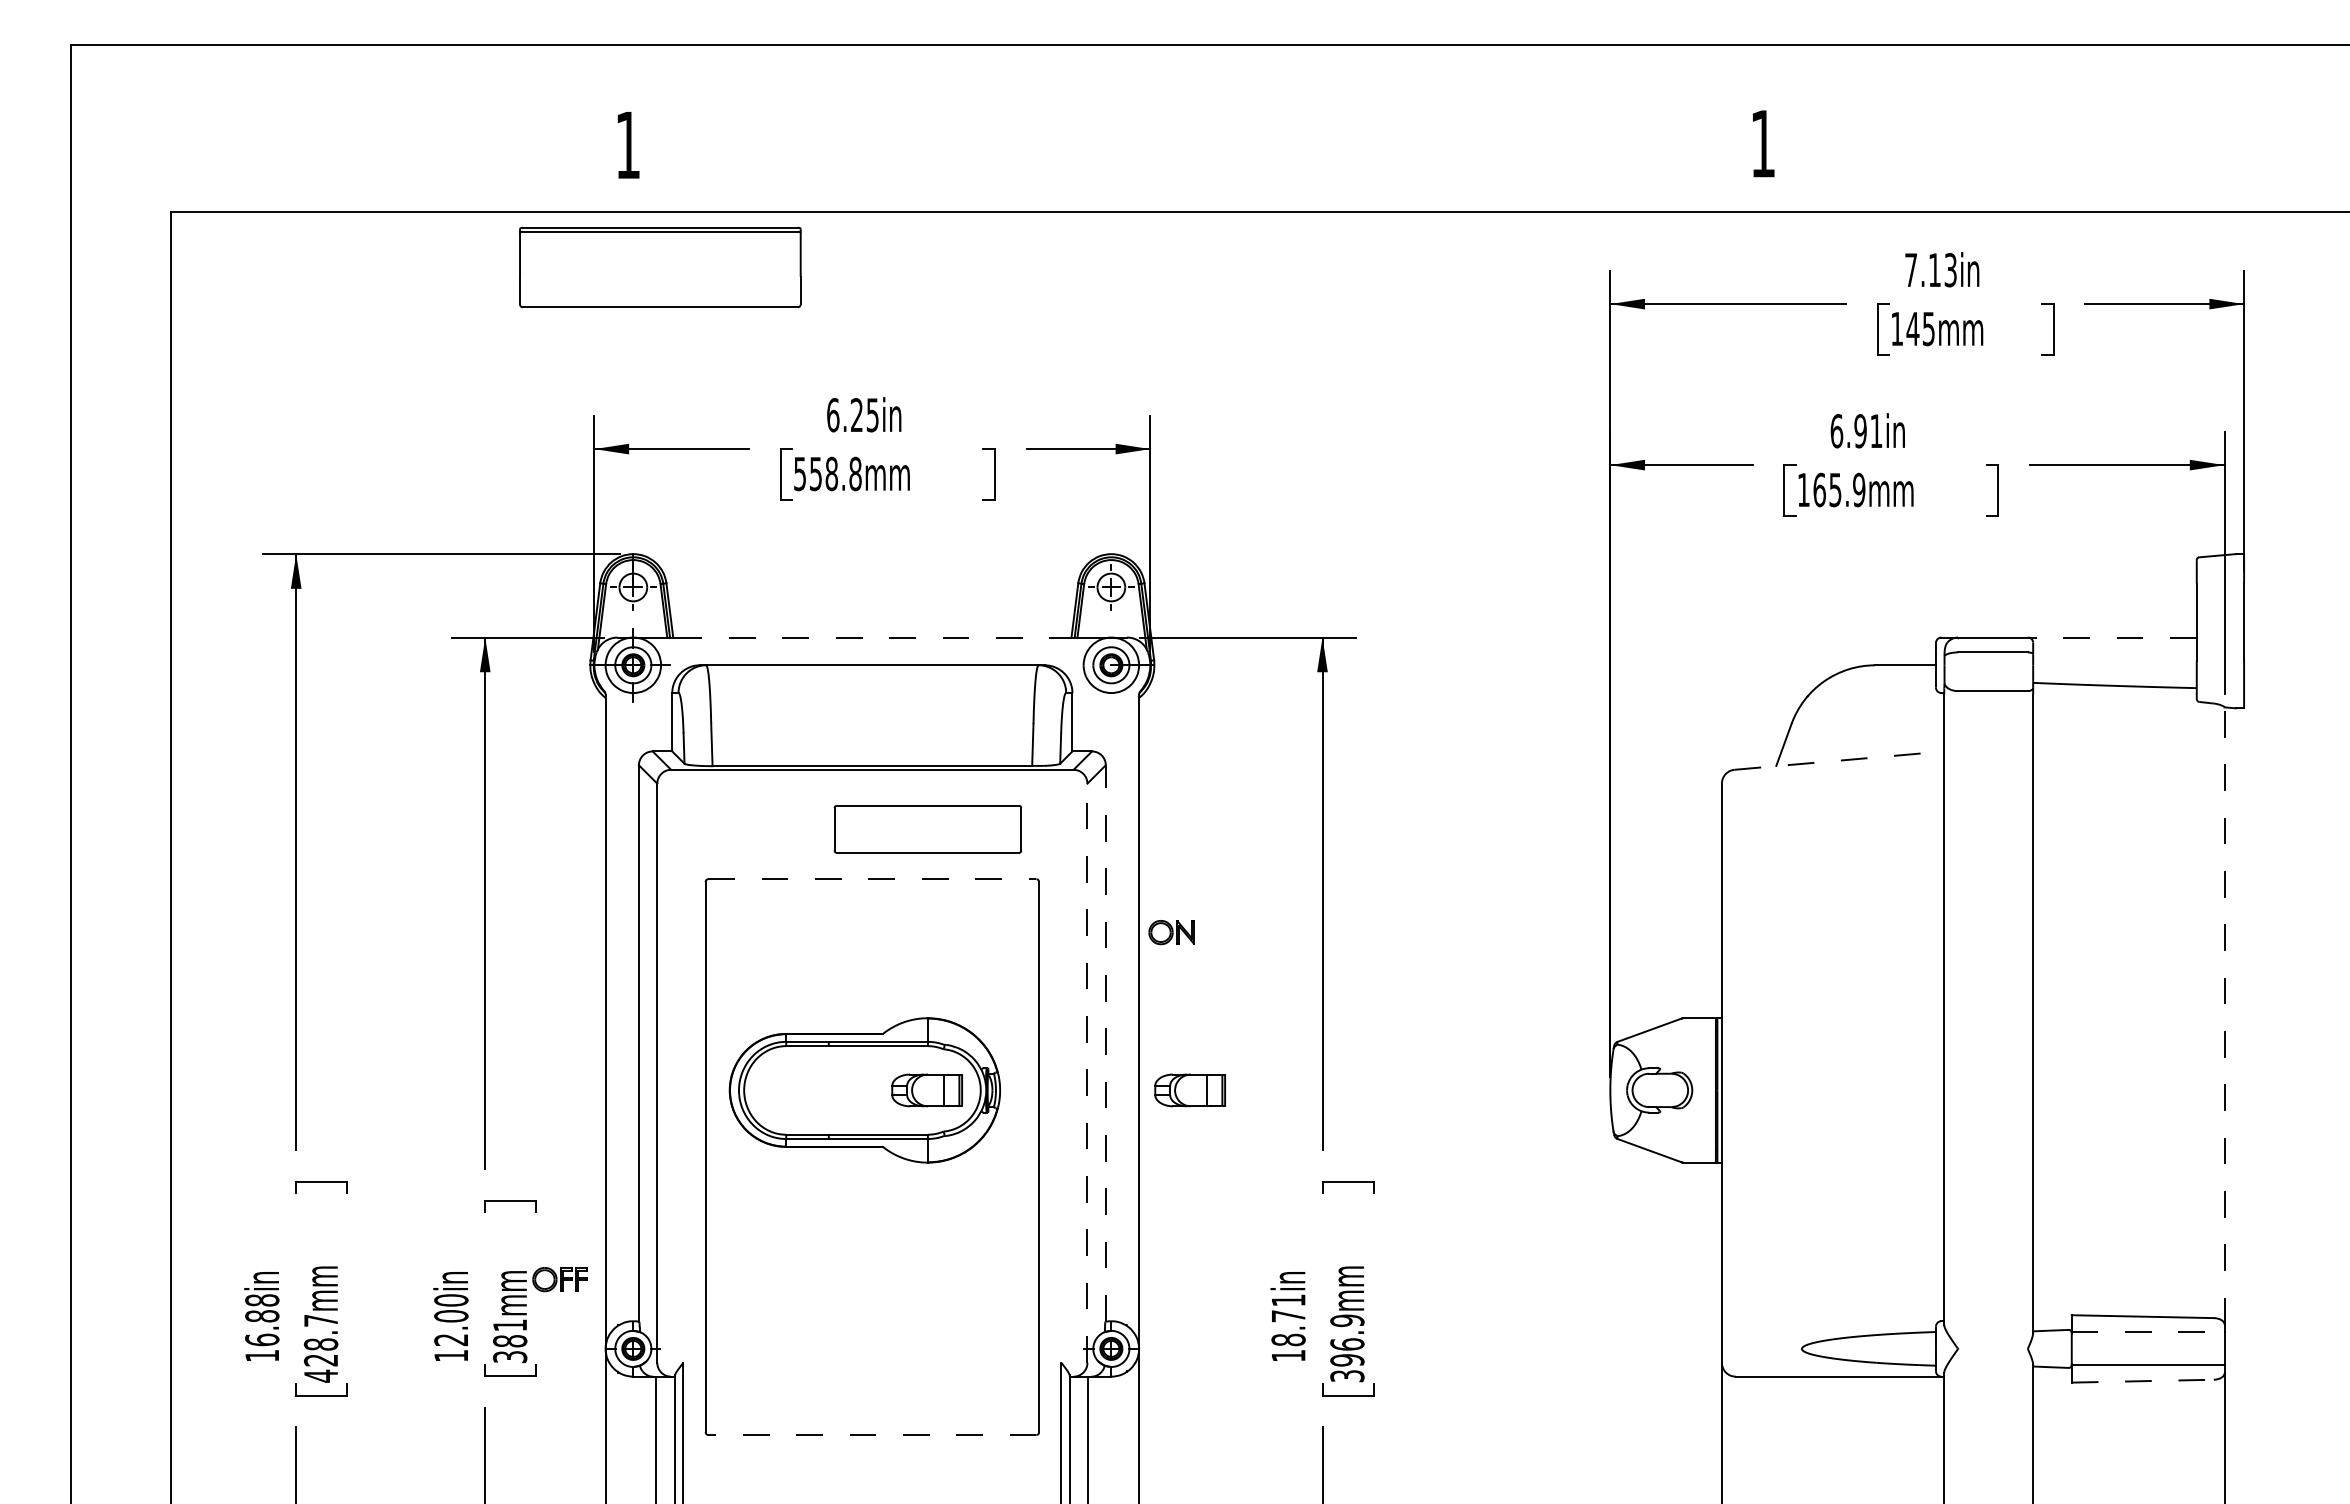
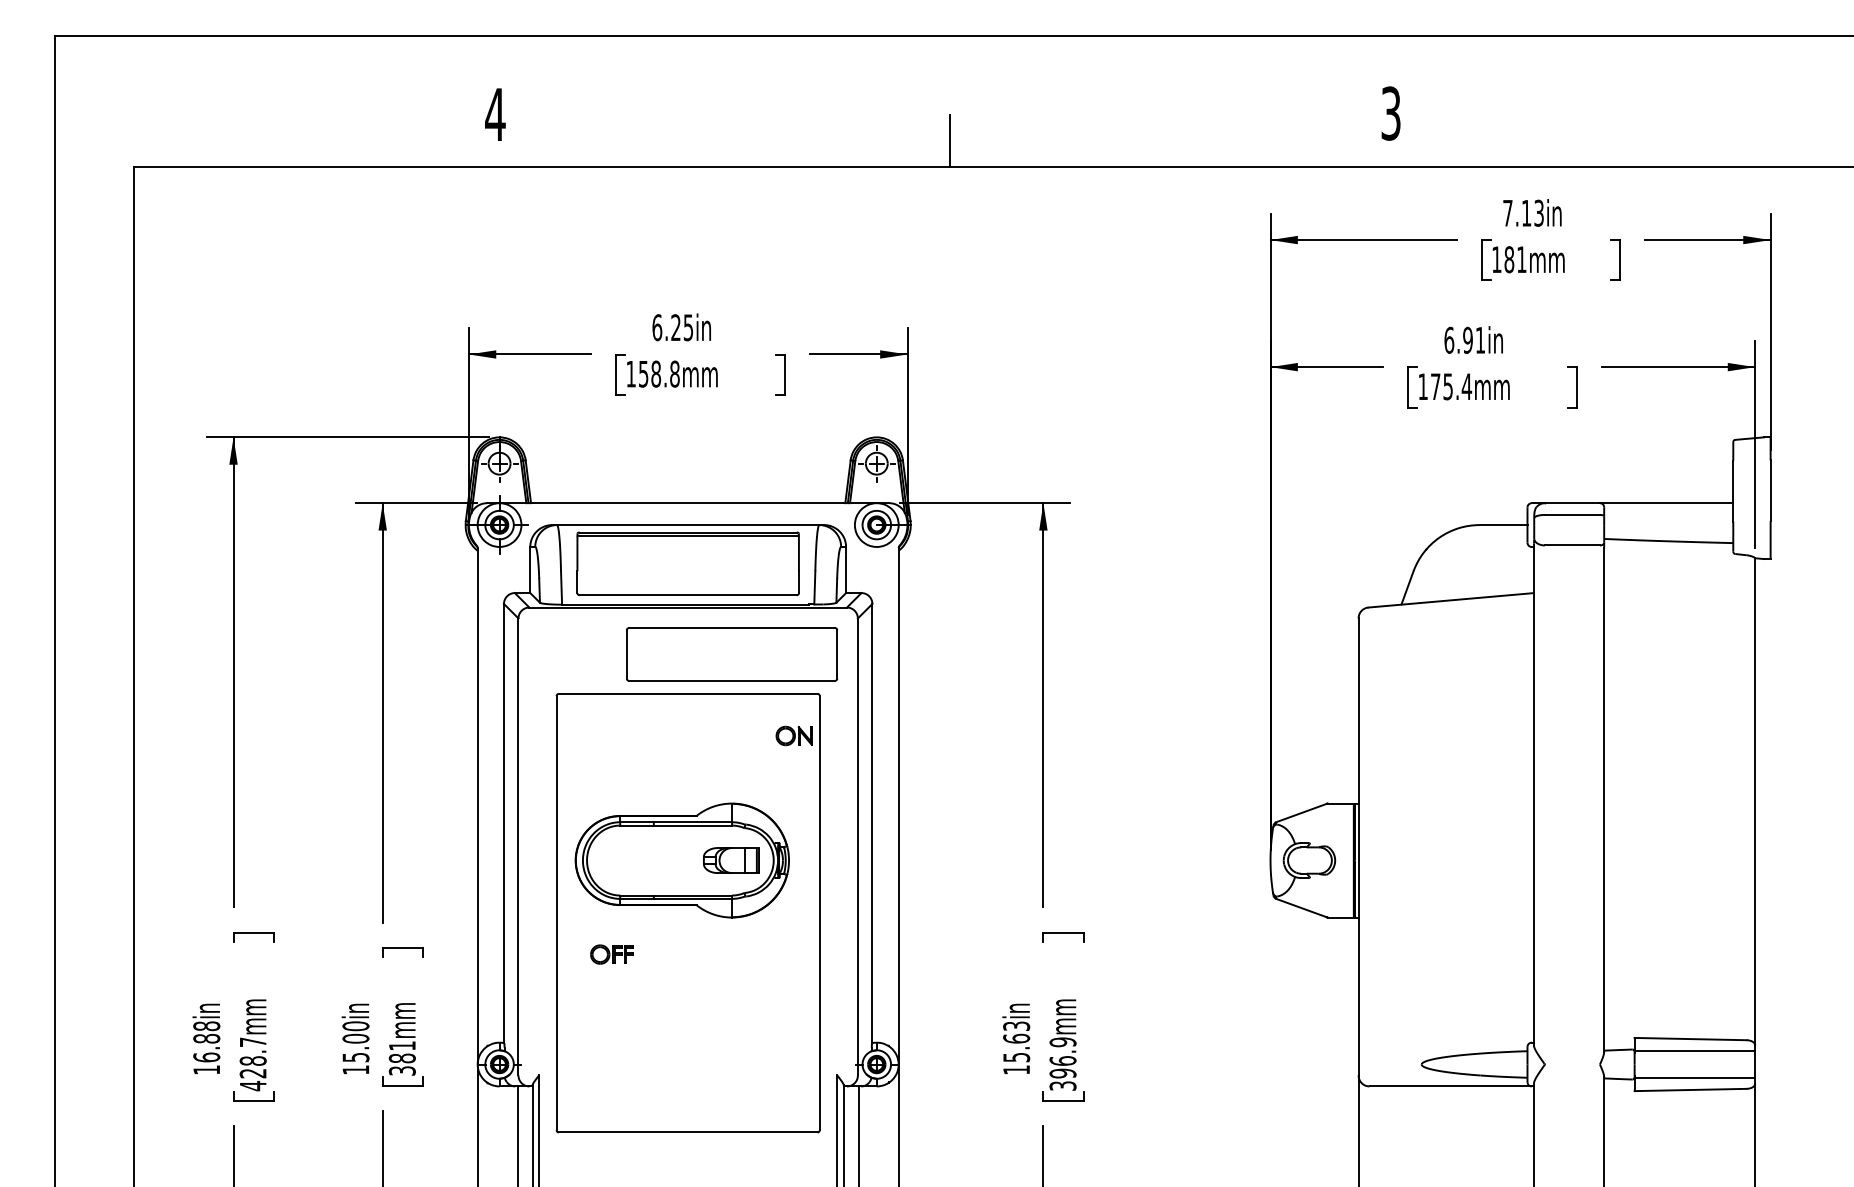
text: (1763, 143) -> (1391, 113), 1 -> 3
text: (627, 144) -> (494, 114), 1 -> 4
line: (1204, 178) -> (950, 140), added
part: (660, 267) -> (688, 563), moved
text: (1920, 328) -> (1515, 259), 145mm -> 181mm
text: (799, 474) -> (630, 374), 558.8mm -> 158.8mm
text: (1839, 489) -> (1451, 386), 165.9mm -> 175.4mm
line: (872, 637) -> (688, 503), dashed -> solid
line: (2111, 637) -> (1665, 503), dashed -> solid
line: (1839, 760) -> (1451, 600), dashed -> solid
part: (927, 829) -> (731, 654), size x1.43
line: (872, 879) -> (688, 694), dashed -> solid
part: (1171, 932) -> (794, 735), moved
line: (2224, 1015) -> (1755, 801), dashed -> solid
line: (1105, 1043) -> (872, 823), dashed -> solid
line: (1087, 1073) -> (857, 847), dashed -> solid
part: (1189, 1090) -> (938, 860), removed
part: (559, 1279) -> (611, 954), moved
text: (1288, 1320) -> (1016, 1042), 18.71in -> 15.63in
line: (2148, 1332) -> (1695, 1051), dashed -> solid
text: (451, 1340) -> (356, 1057), 12.00in -> 15.00in
line: (2143, 1381) -> (1691, 1090), dashed -> solid
line: (872, 1435) -> (688, 1132), dashed -> solid

